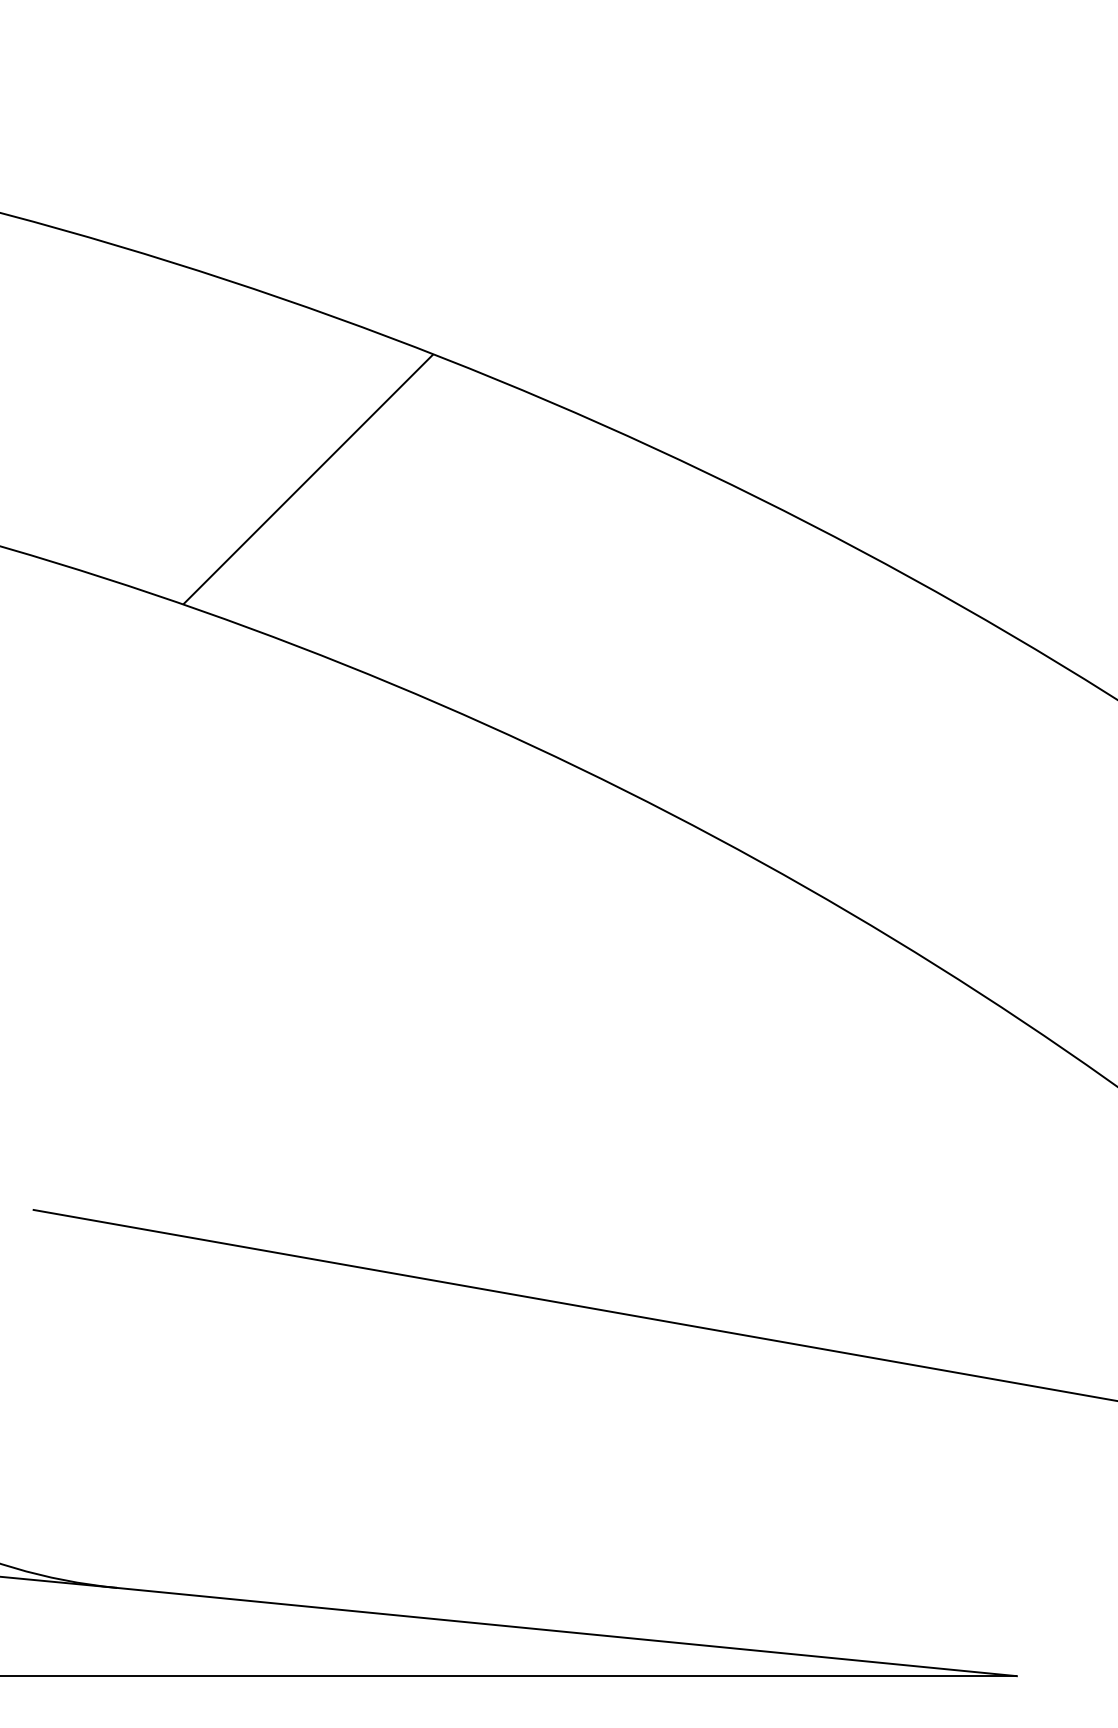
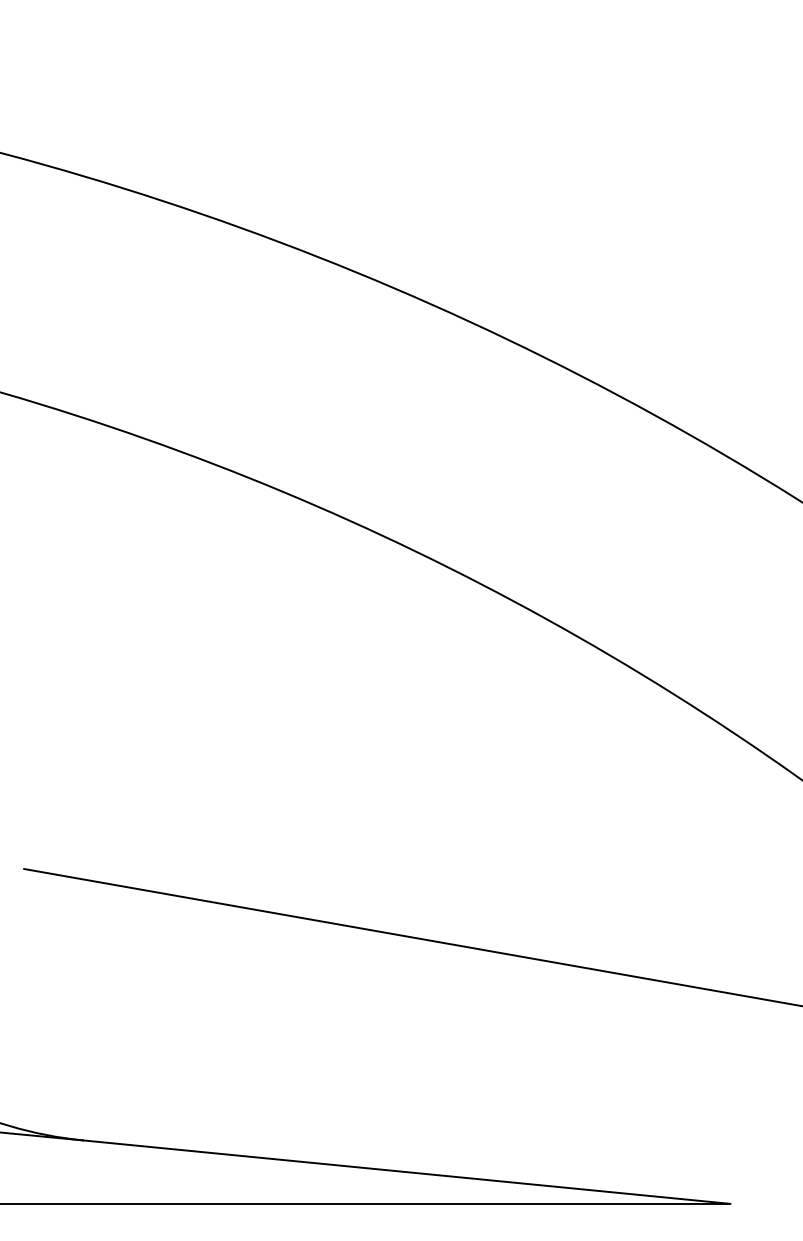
hatch: (308, 479) -> (221, 344), removed

